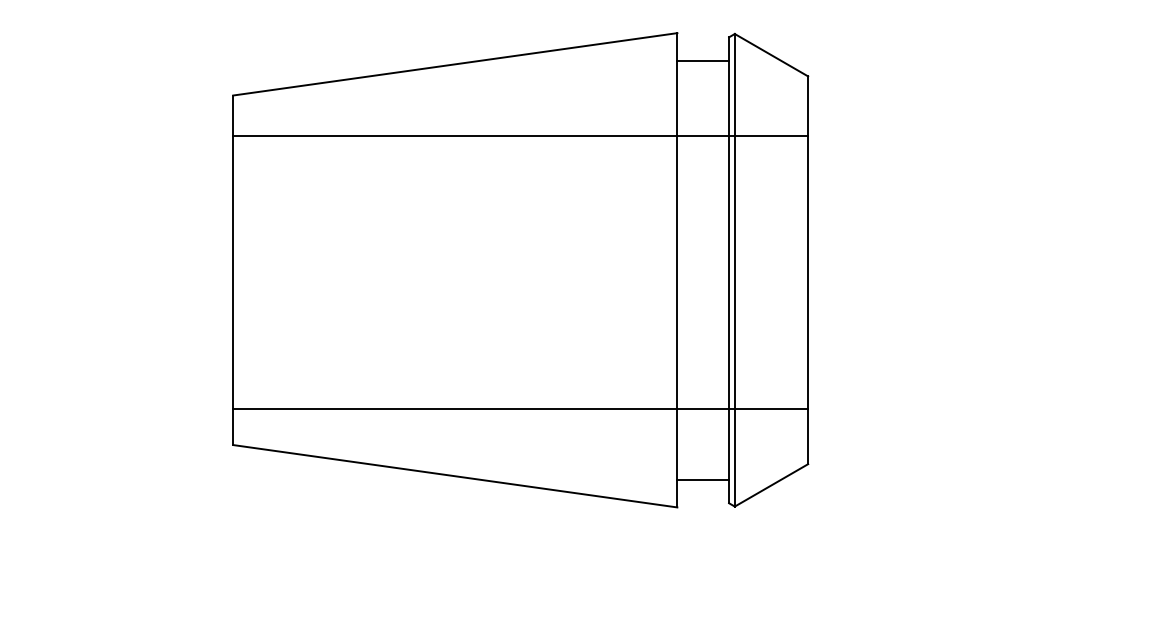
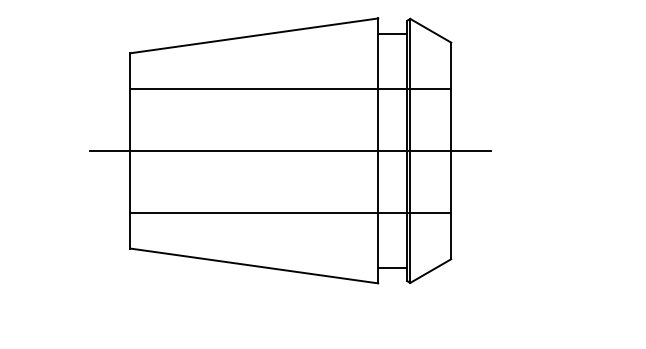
line: (520, 135) -> (290, 88), moved
line: (520, 269) -> (290, 150), added
line: (520, 409) -> (290, 213), moved

